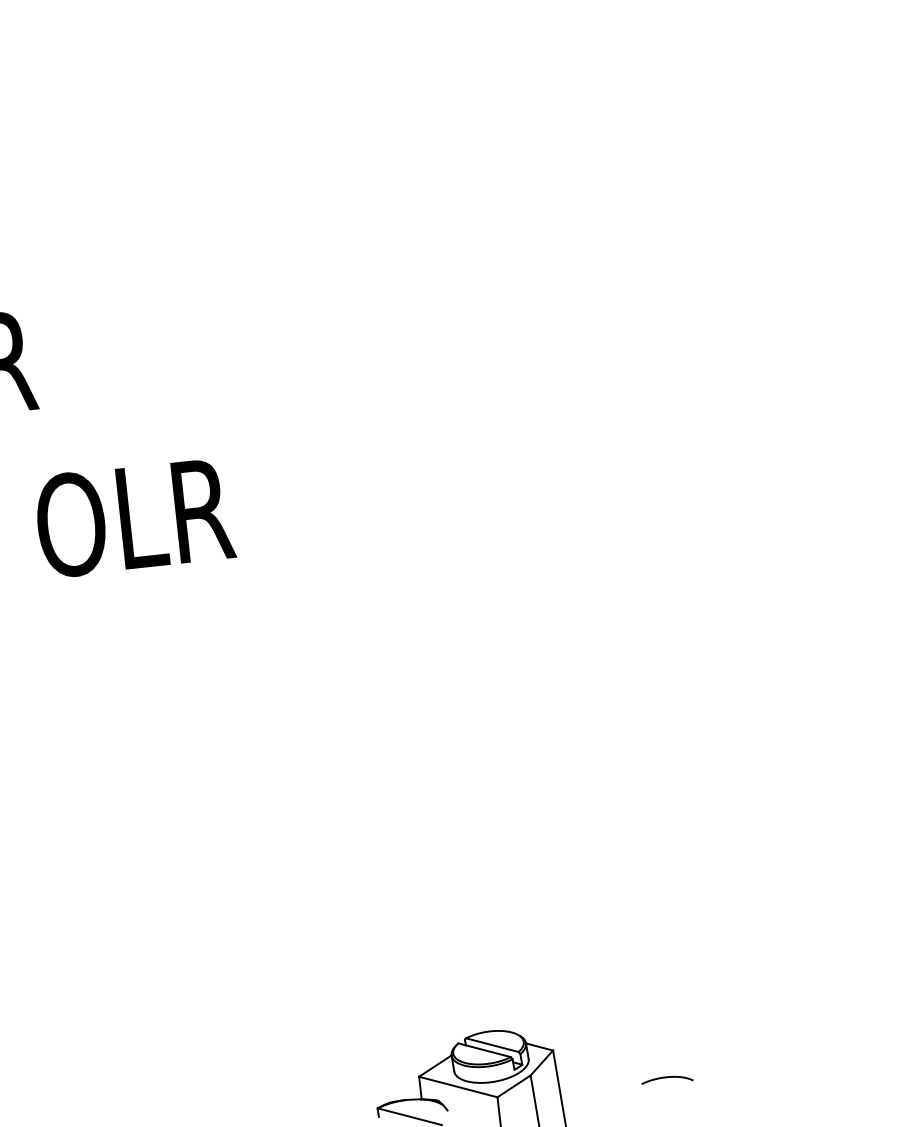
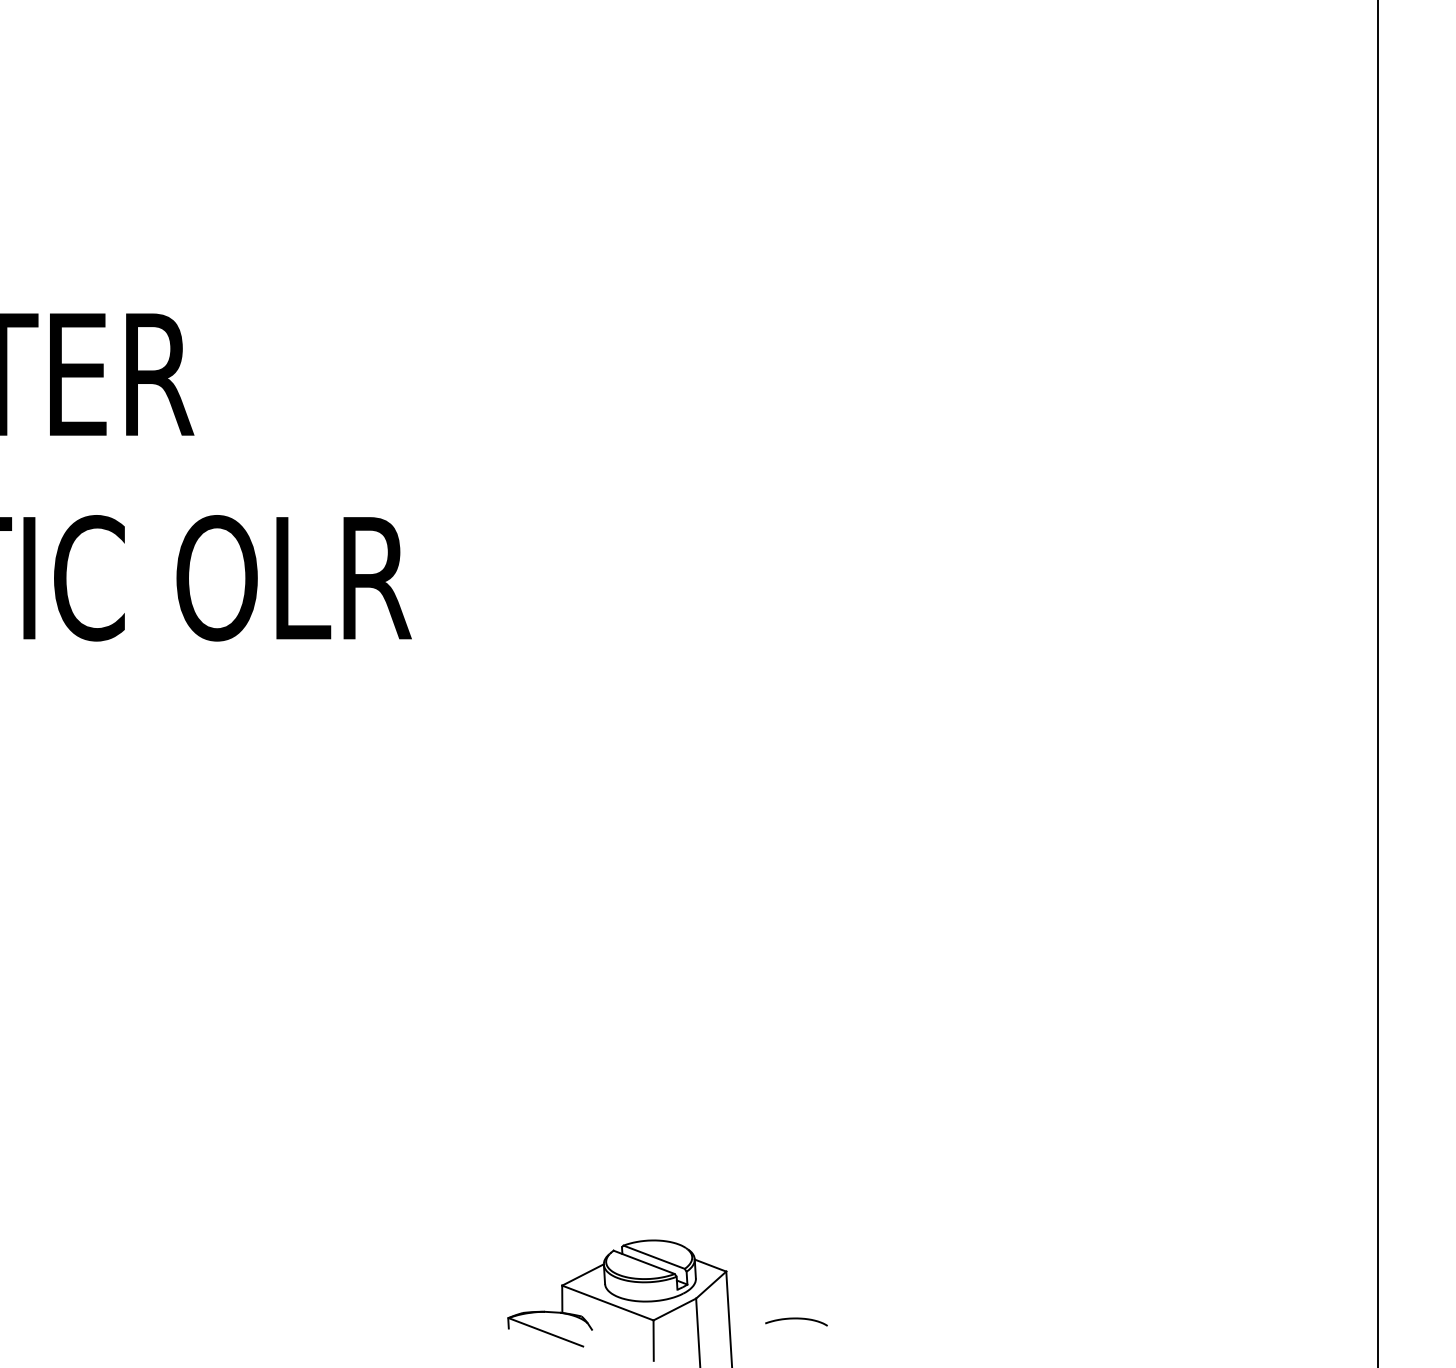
curve: (667, 1078) -> (796, 1319), moved

